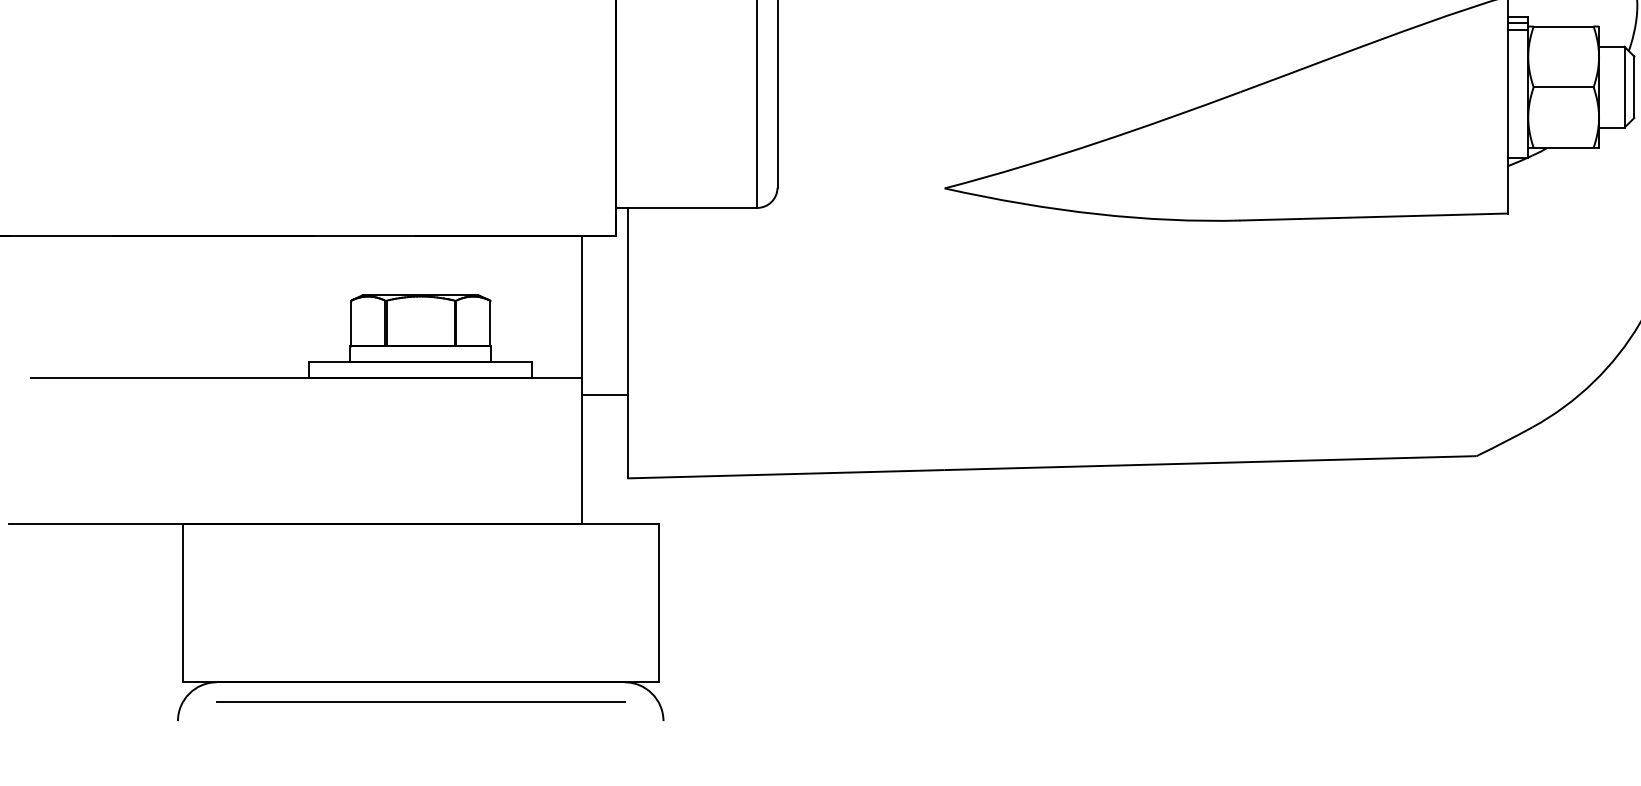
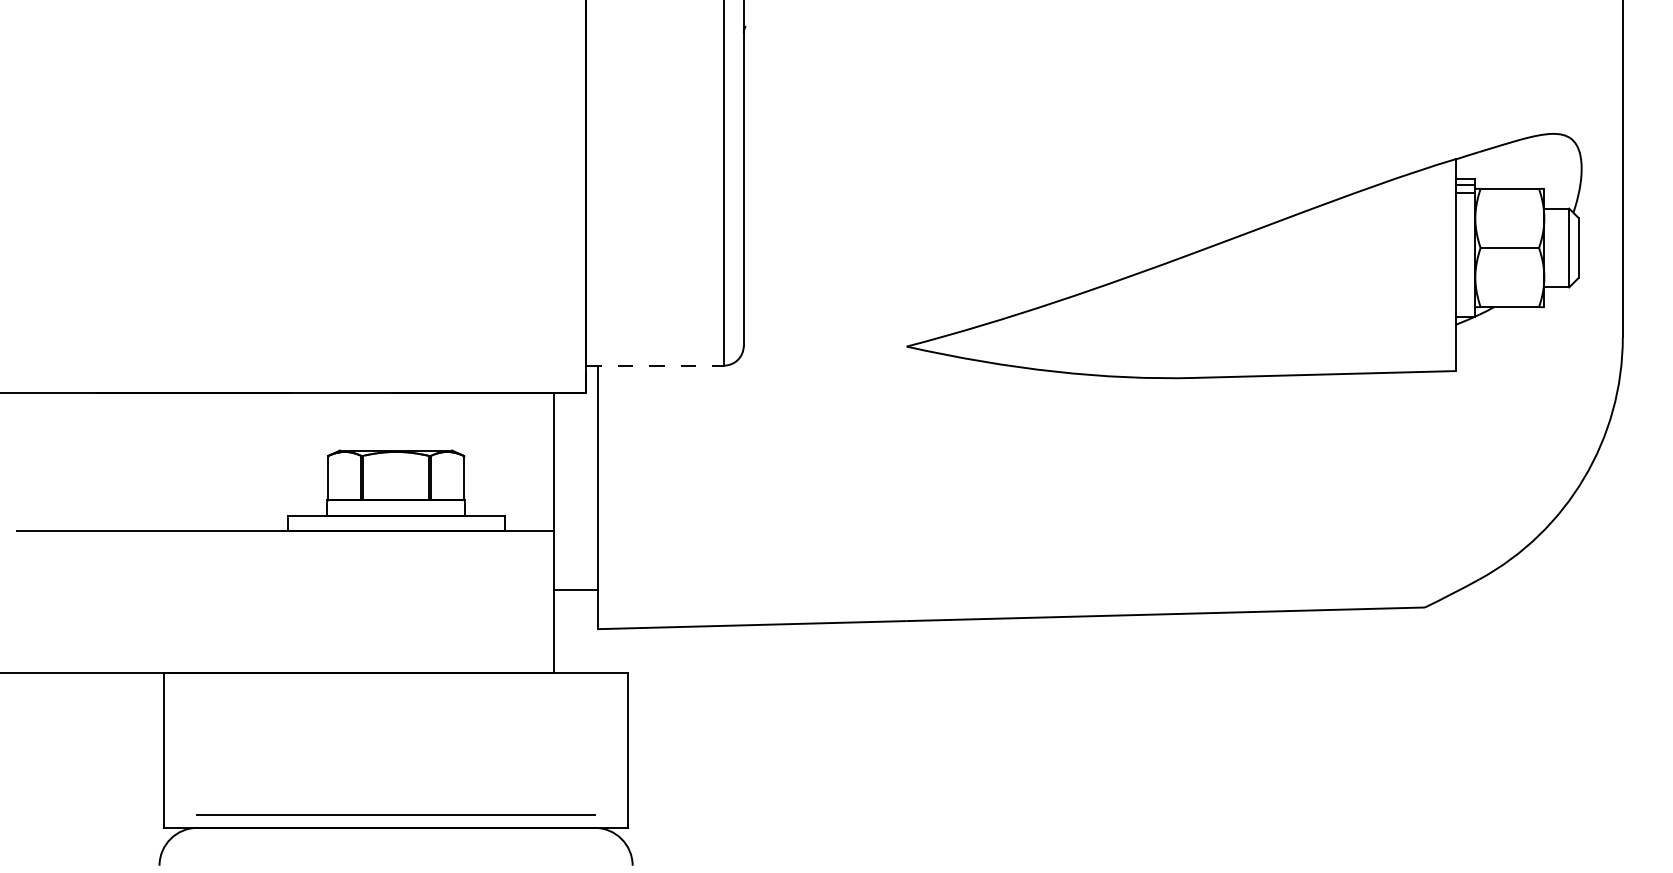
line: (686, 207) -> (655, 365), solid -> dashed
line: (604, 394) -> (575, 589), moved
line: (420, 701) -> (395, 814), moved

